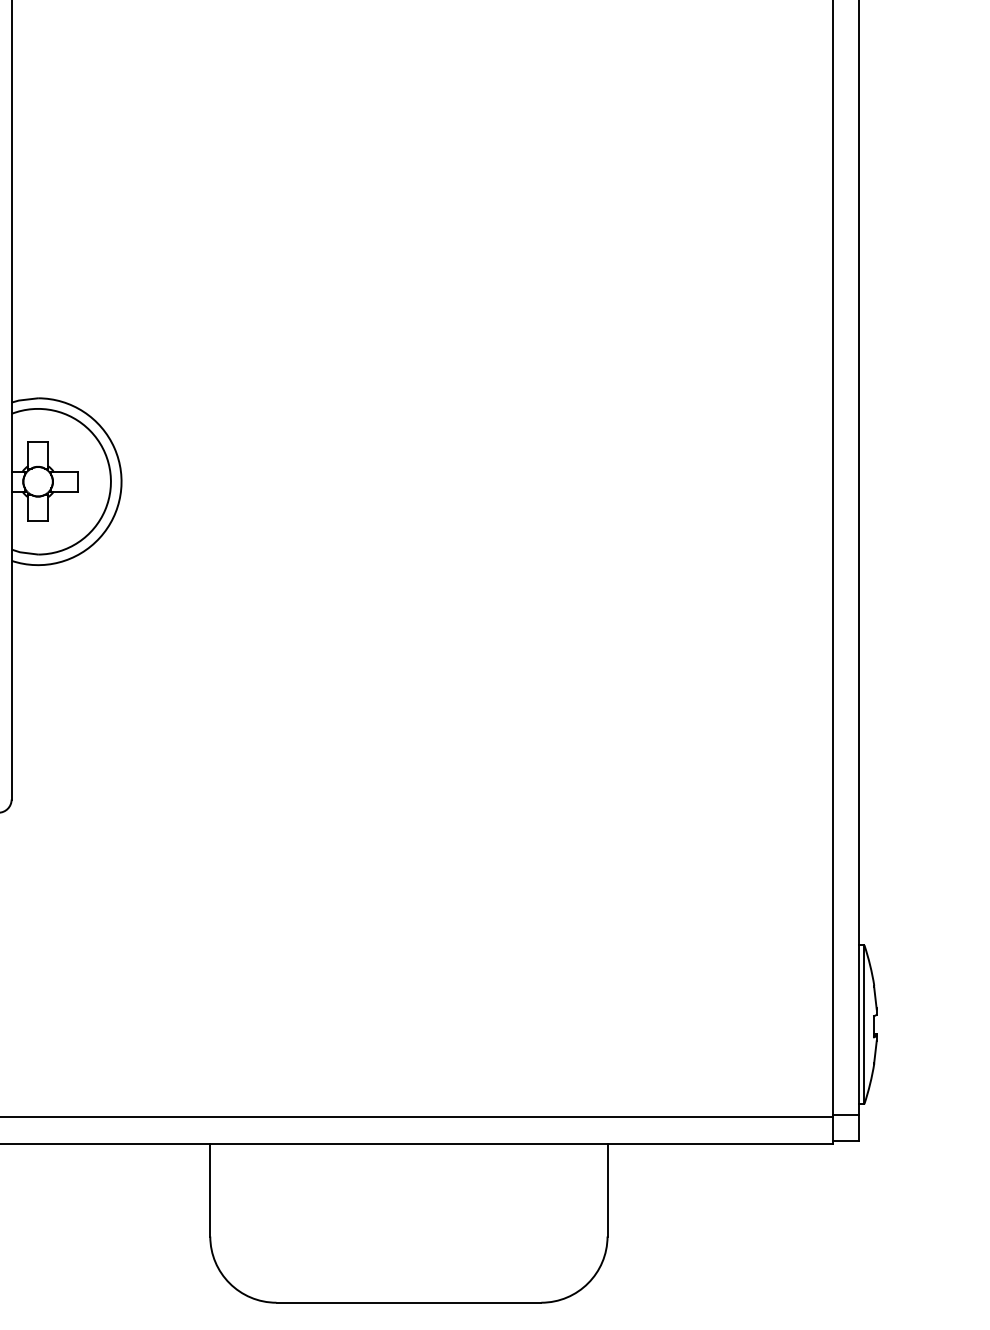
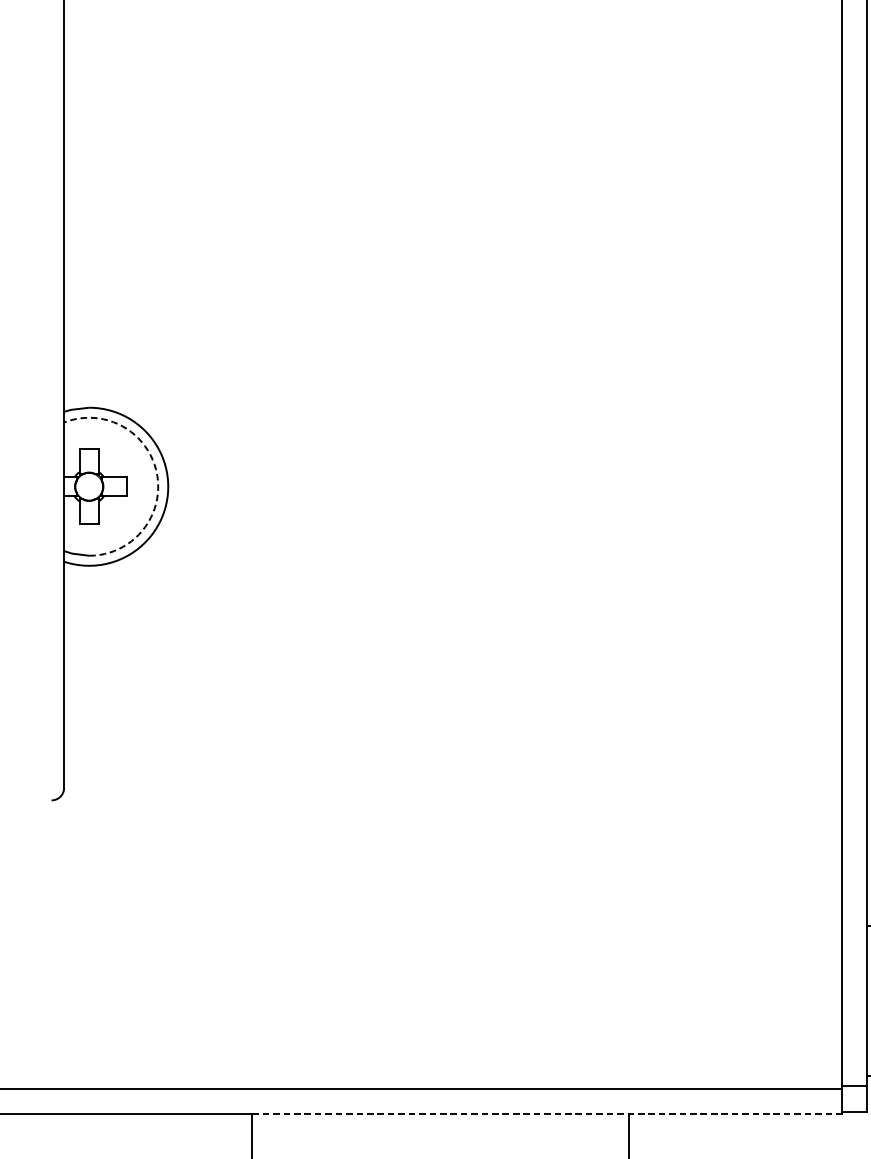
arc: (109, 468) -> (156, 474), solid -> dashed
line: (521, 1143) -> (547, 1113), solid -> dashed

